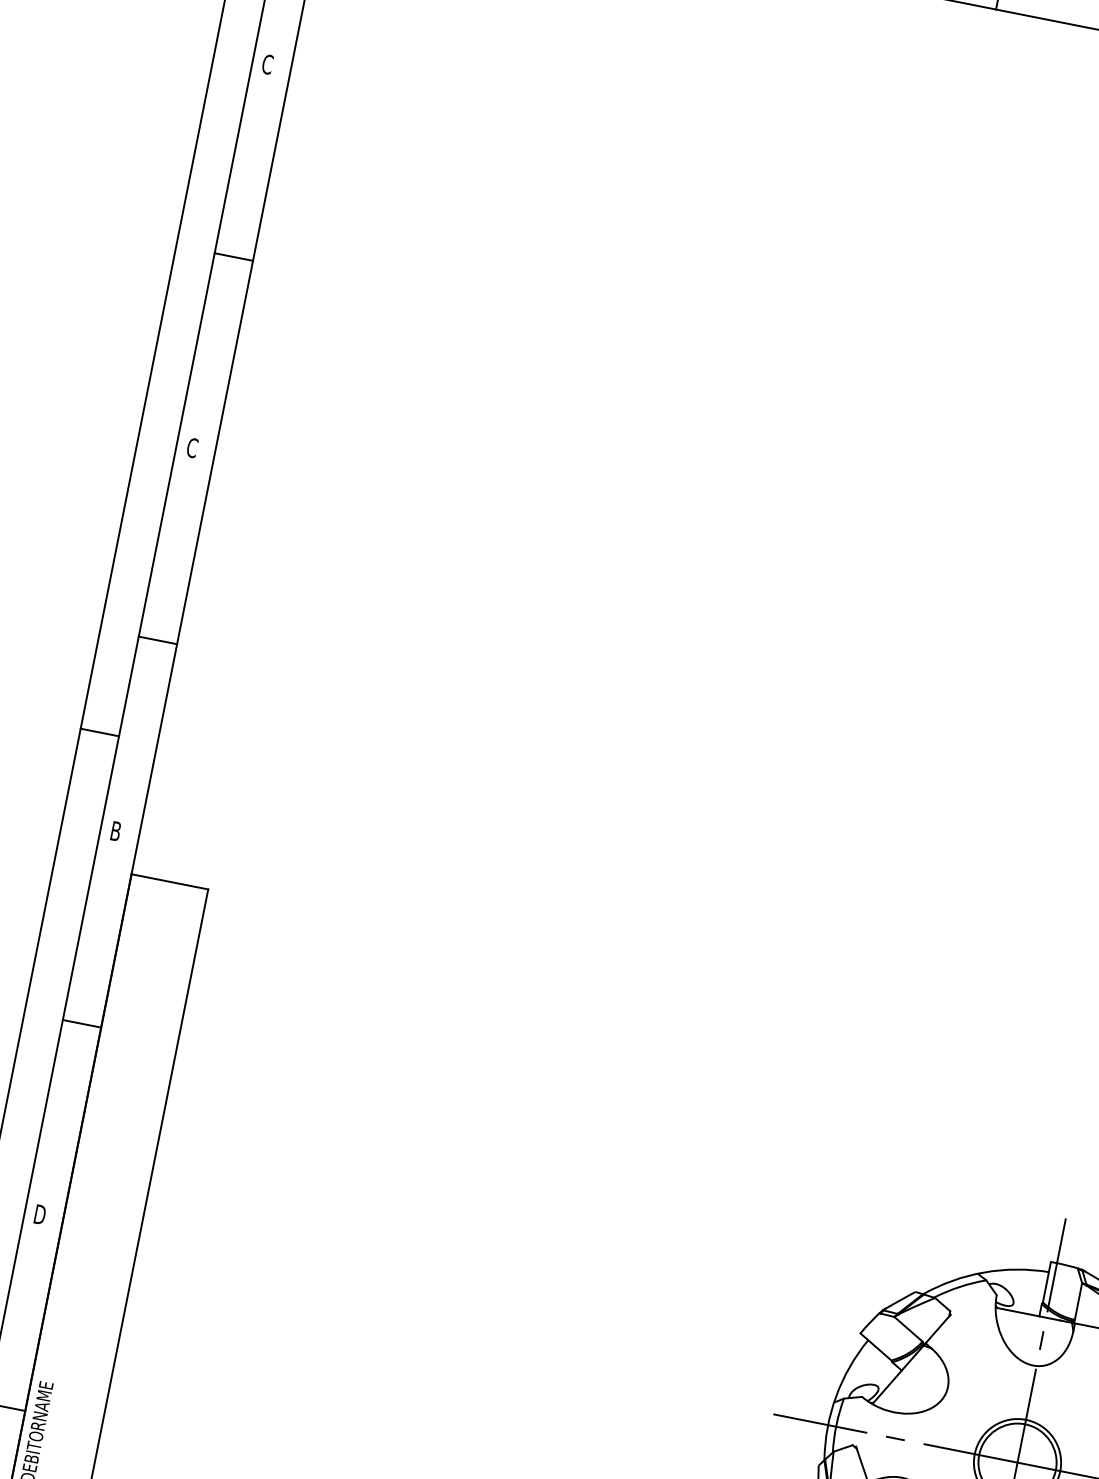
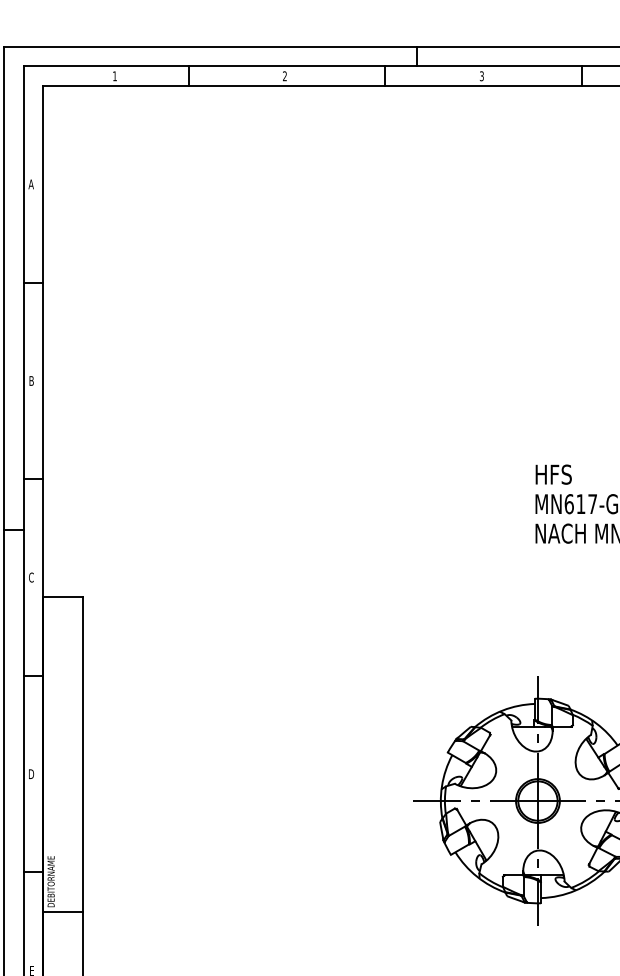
text: (265, 64) -> (30, 184), C -> A
text: (192, 446) -> (31, 380), C -> B
text: (116, 831) -> (31, 577), B -> C

